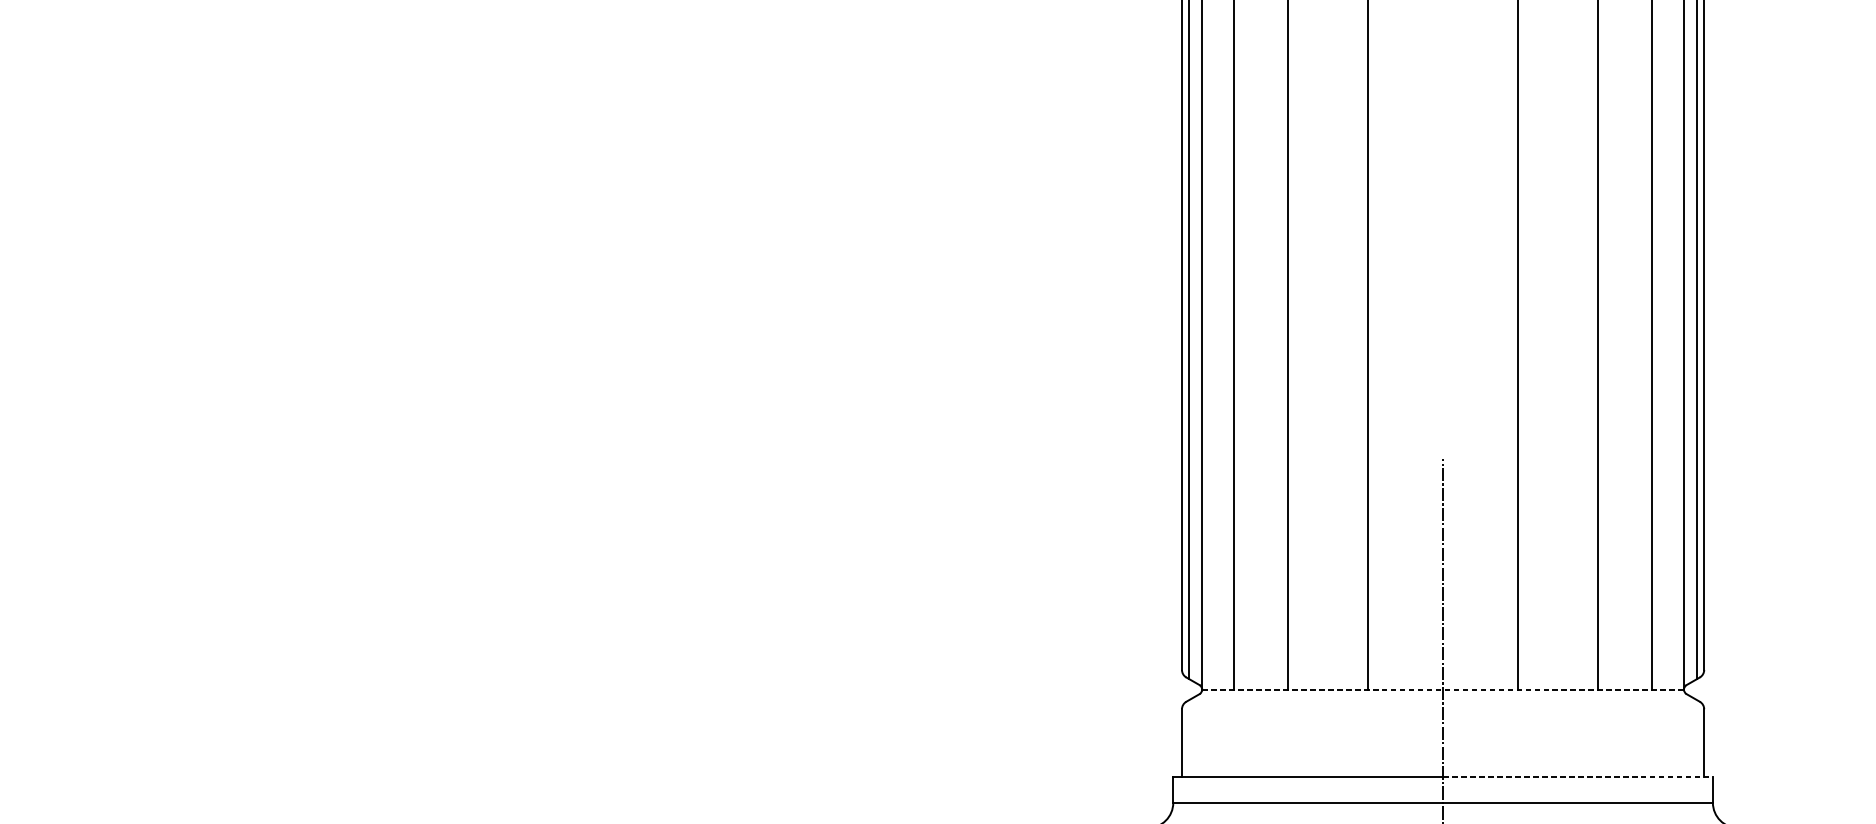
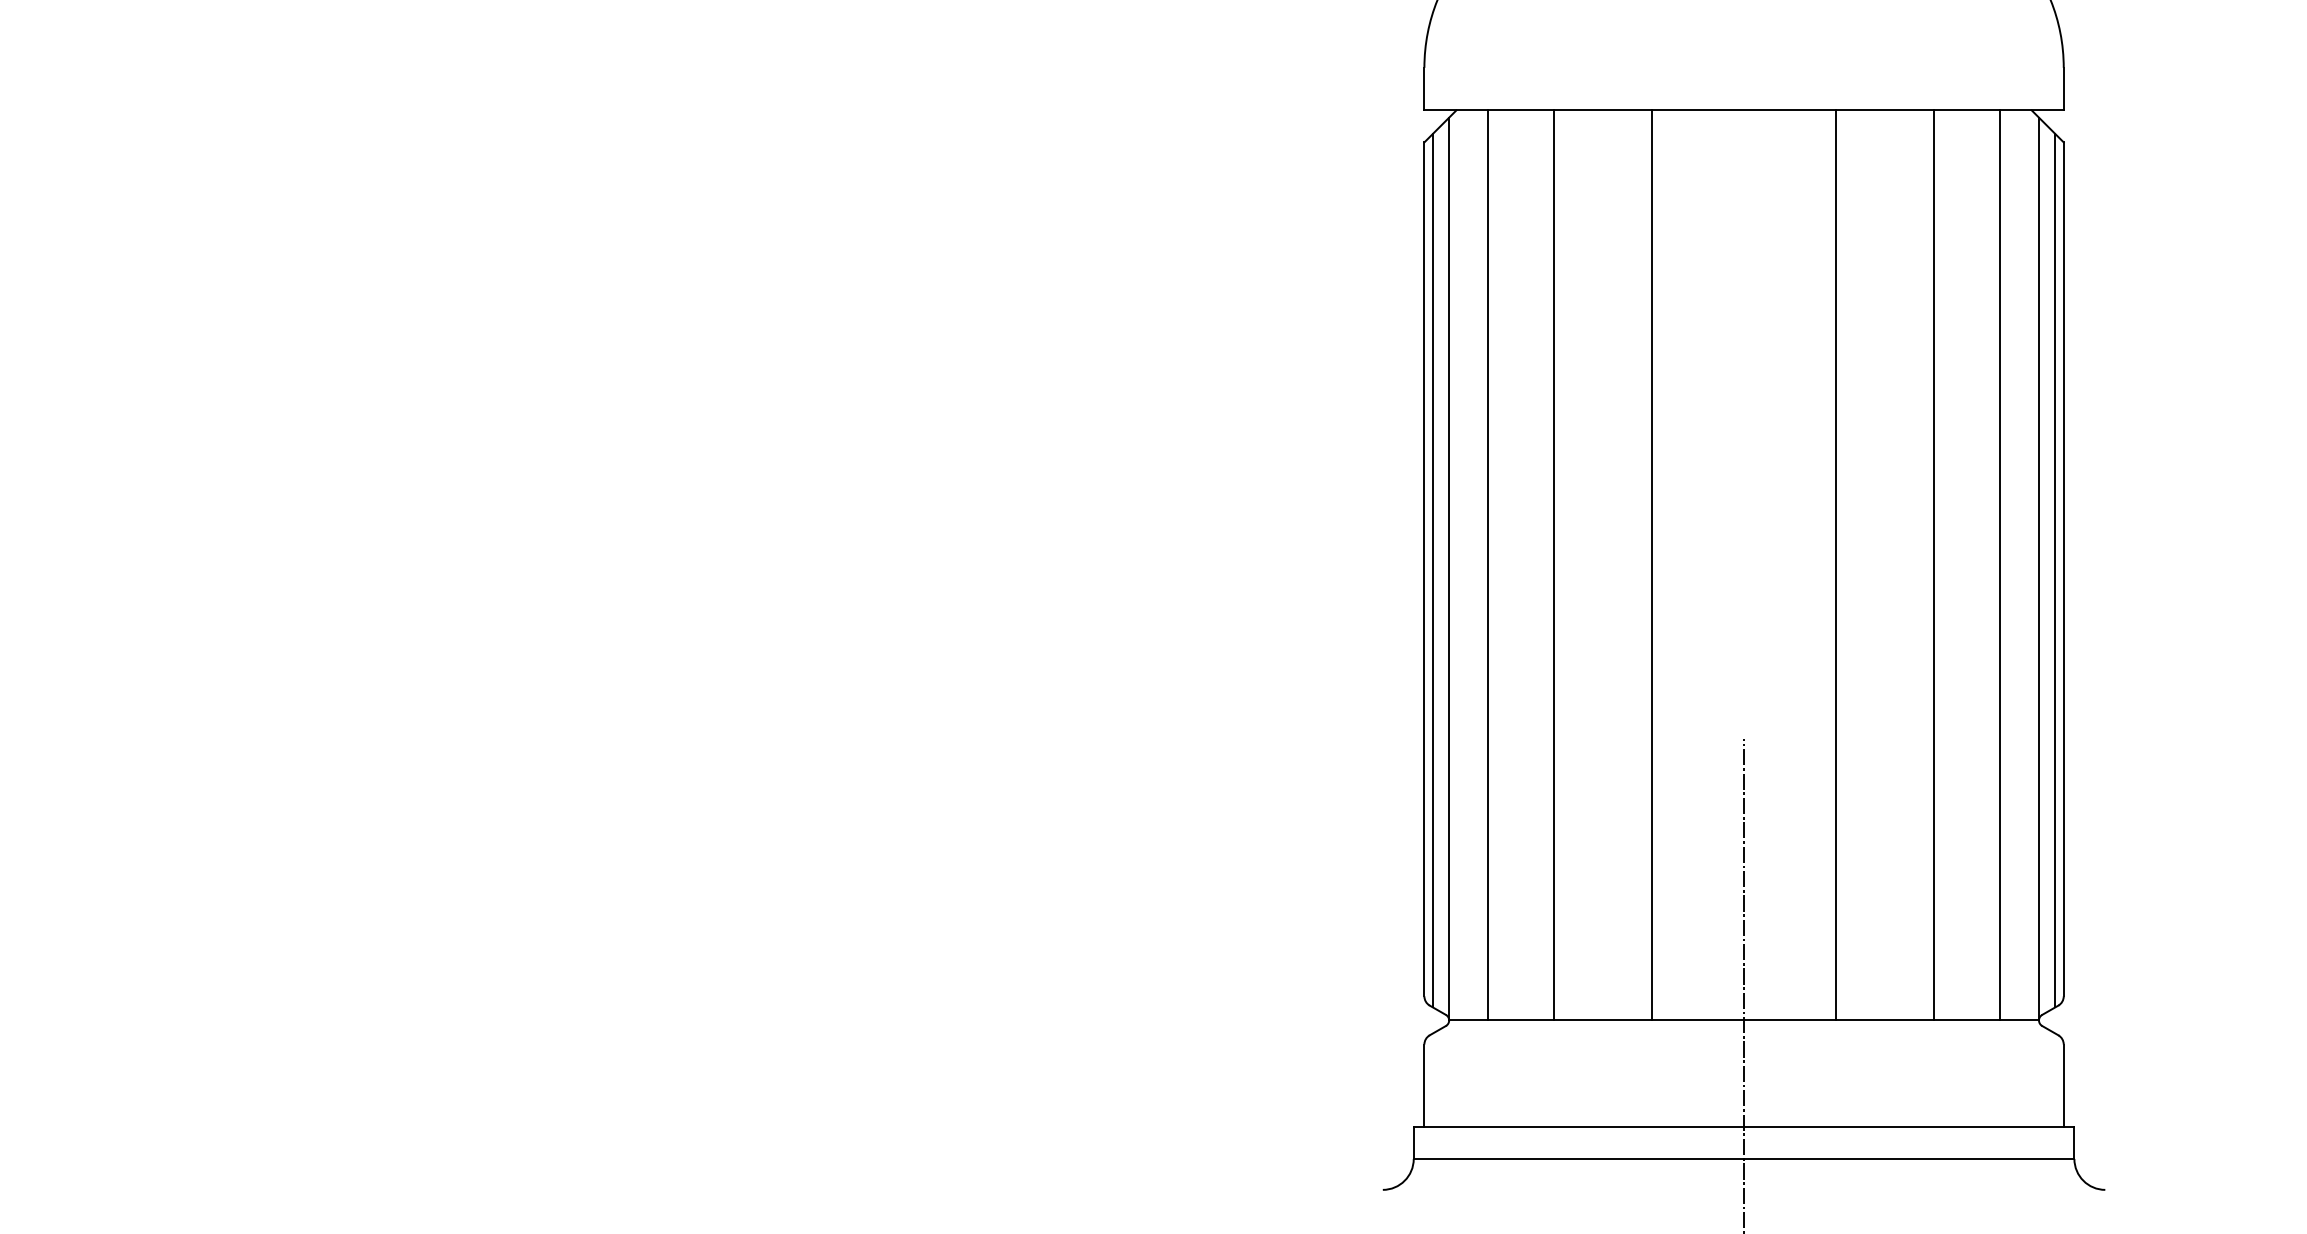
line: (1443, 689) -> (1744, 1020), dashed -> solid
line: (1578, 777) -> (1909, 1127), dashed -> solid

